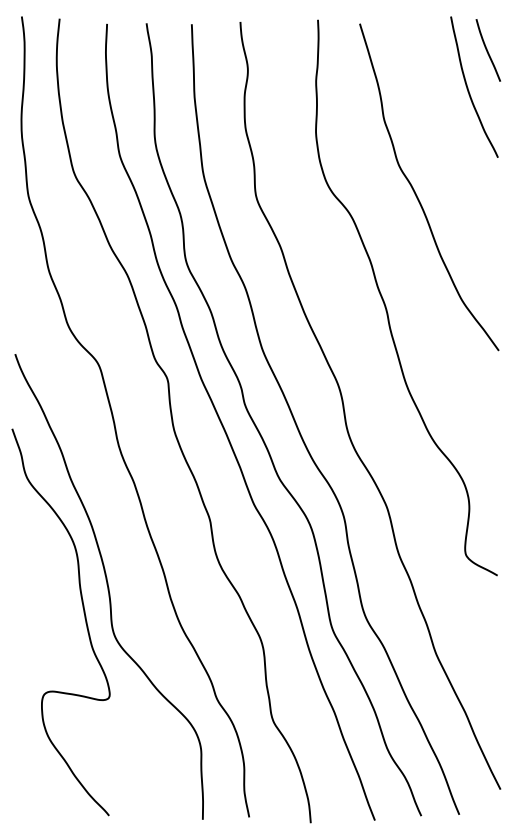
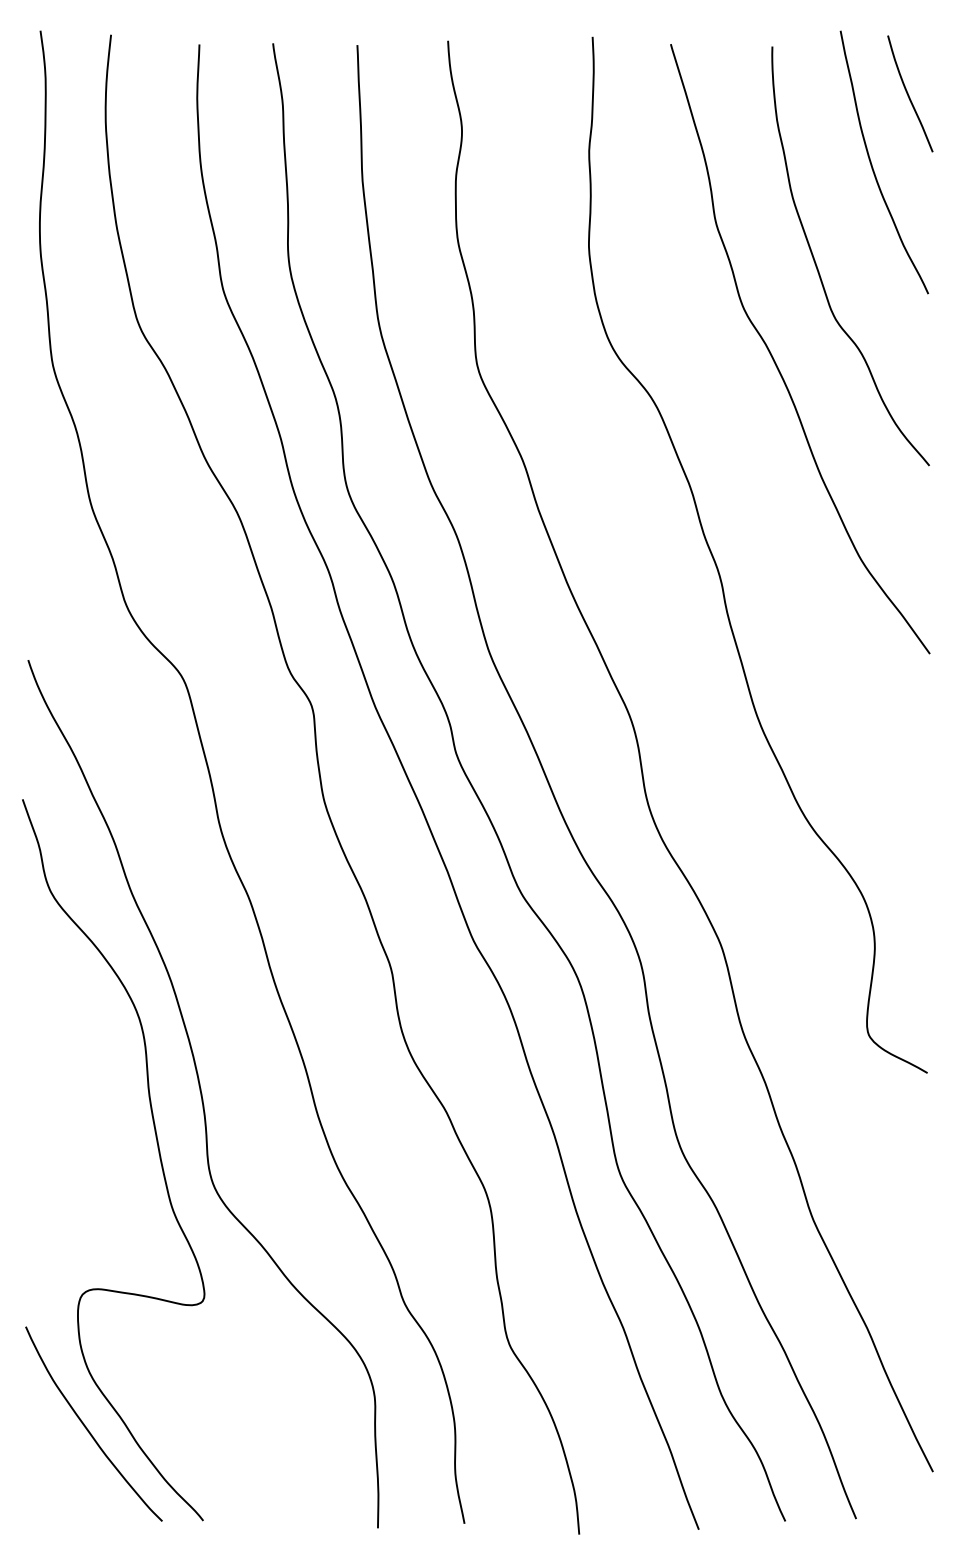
curve: (439, 143) -> (819, 267), added
curve: (47, 765) -> (88, 1427), added

